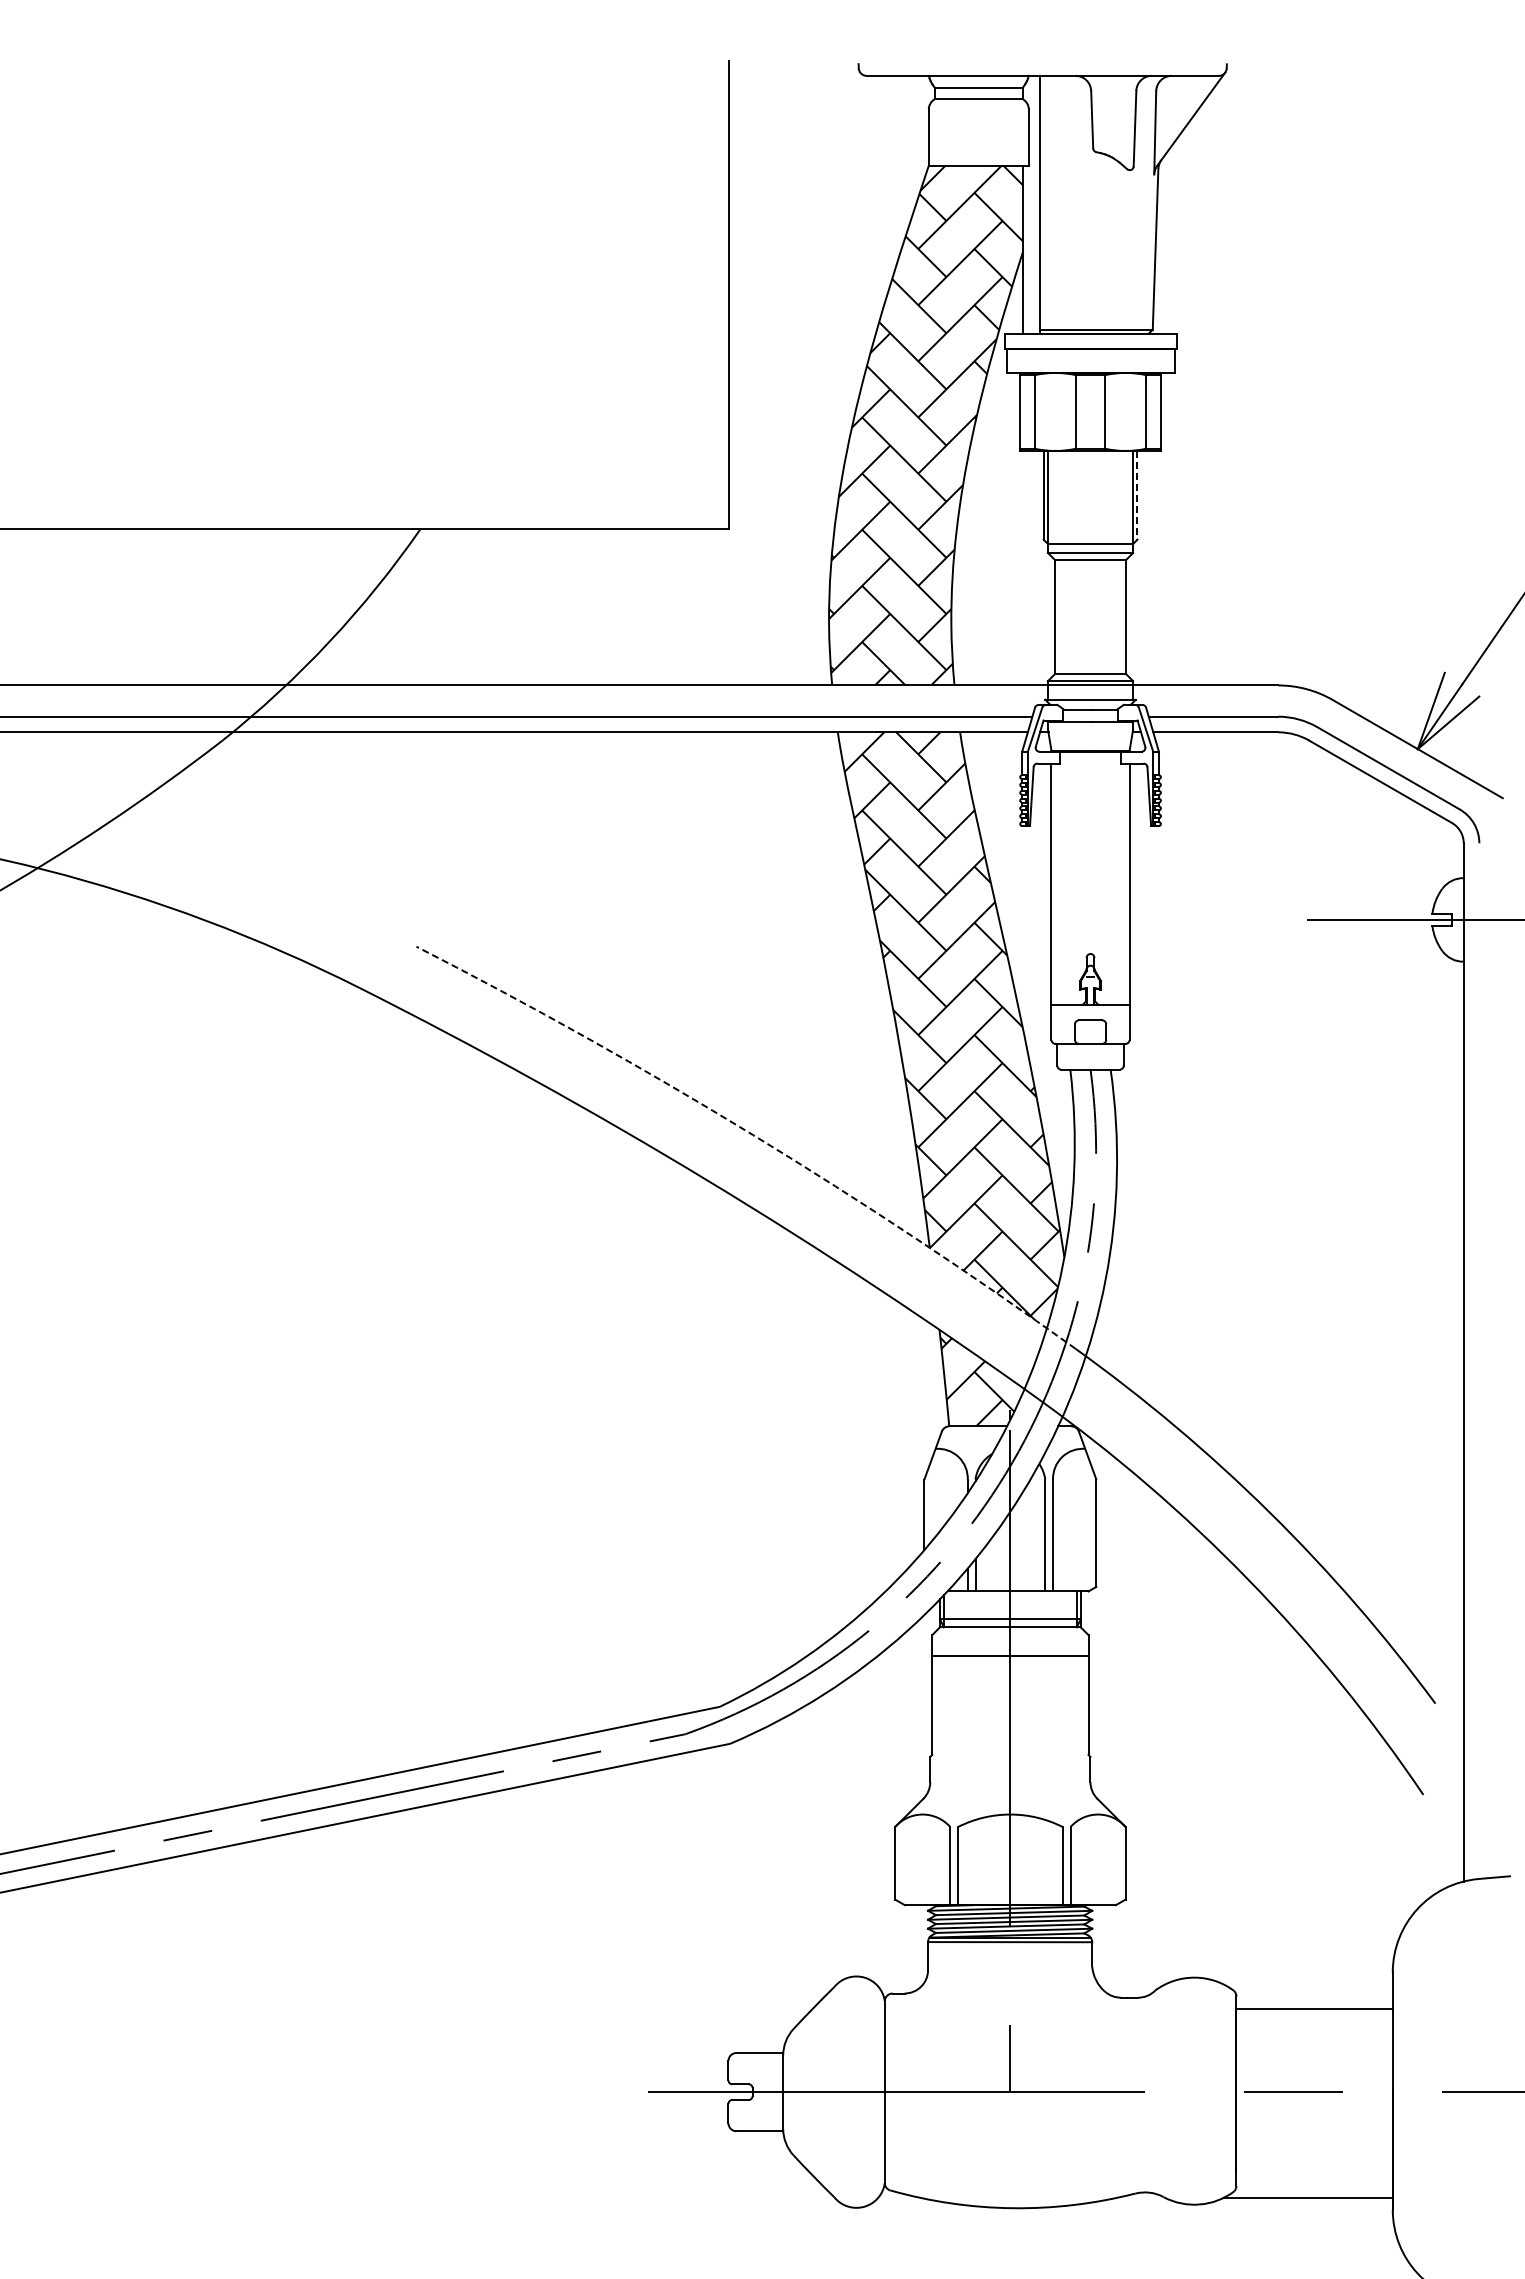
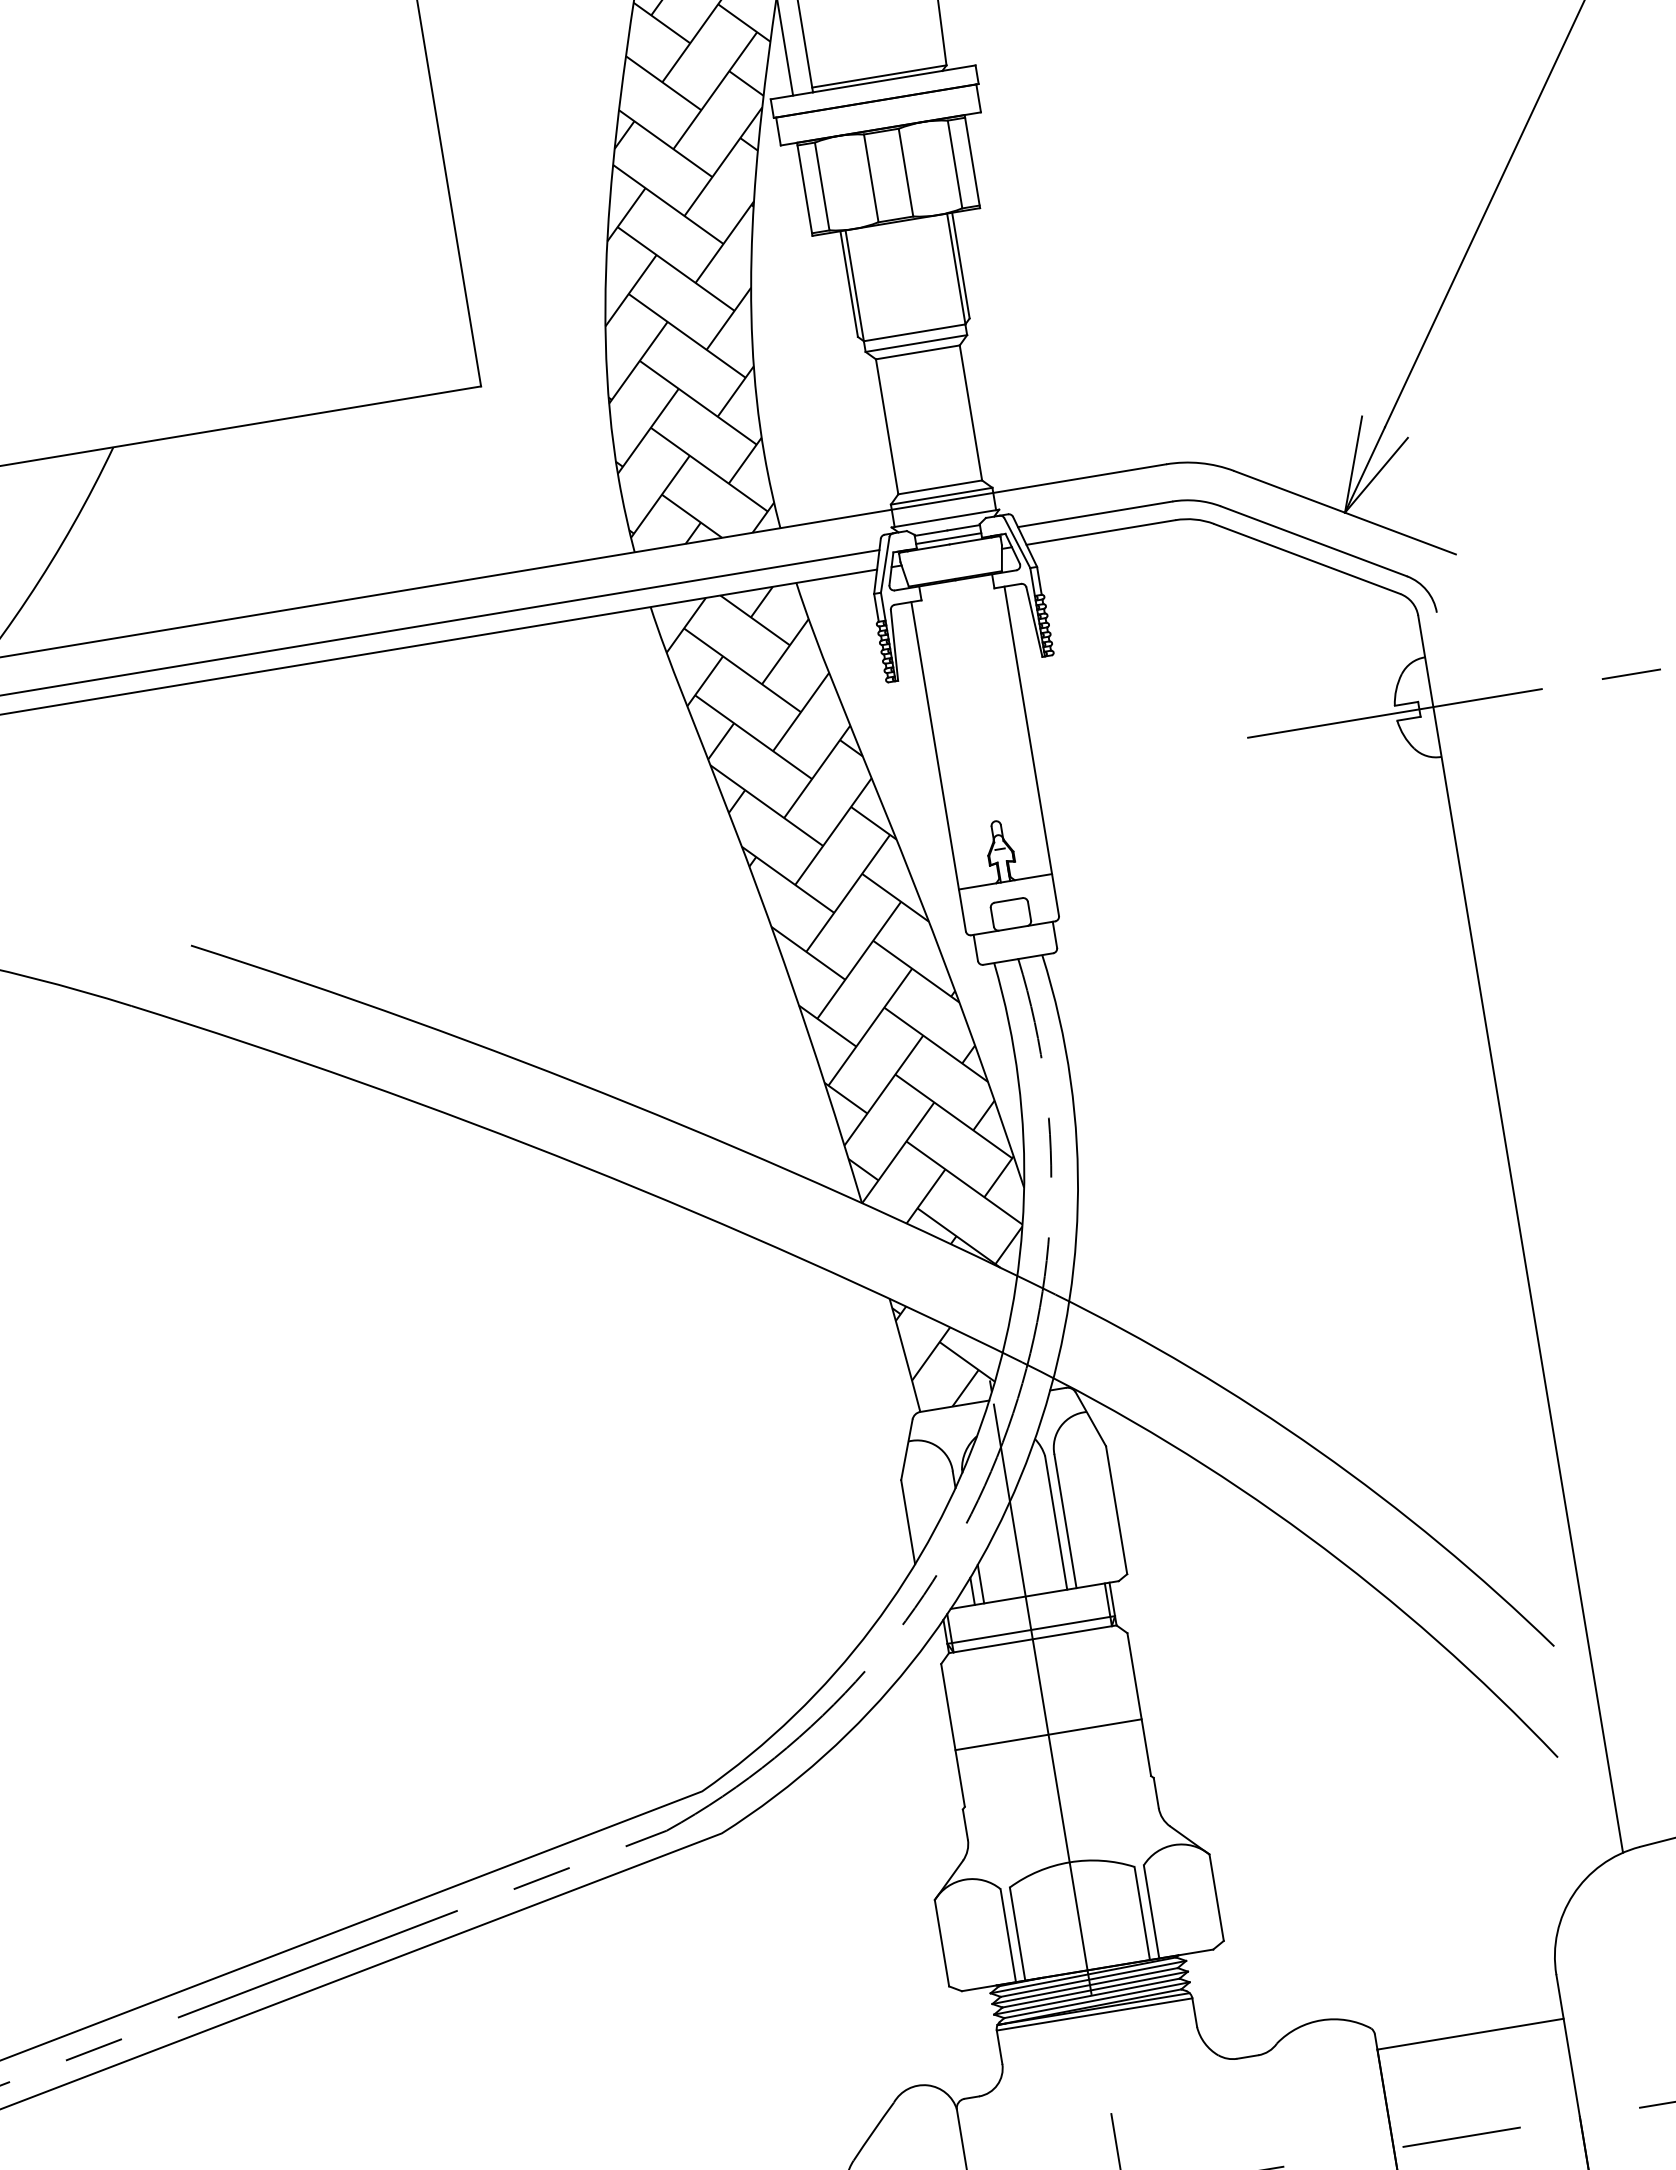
line: (1137, 495) -> (960, 265), dashed -> solid
line: (1090, 716) -> (948, 538), added
arc: (753, 1135) -> (629, 1104), dashed -> solid
line: (1010, 1656) -> (1048, 1734), moved

